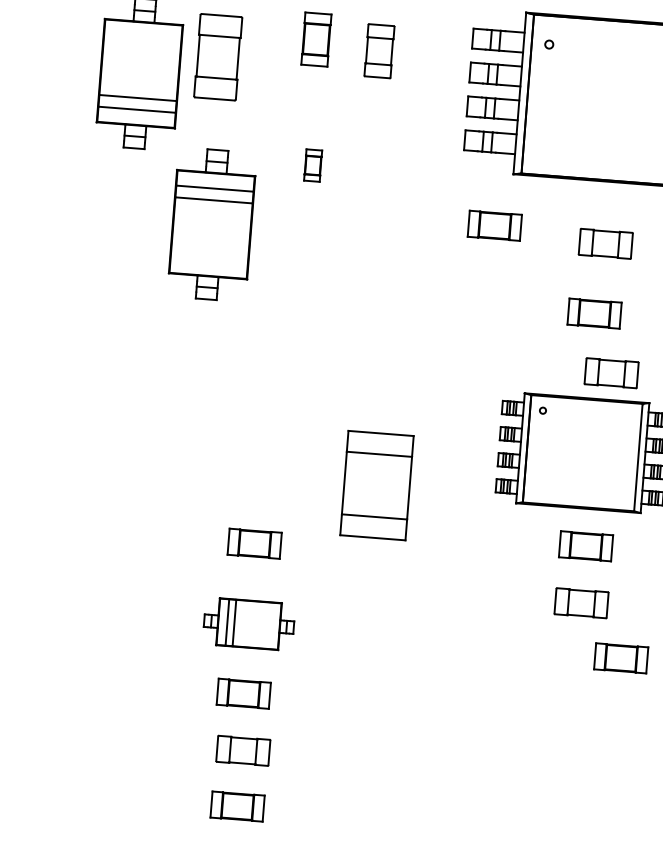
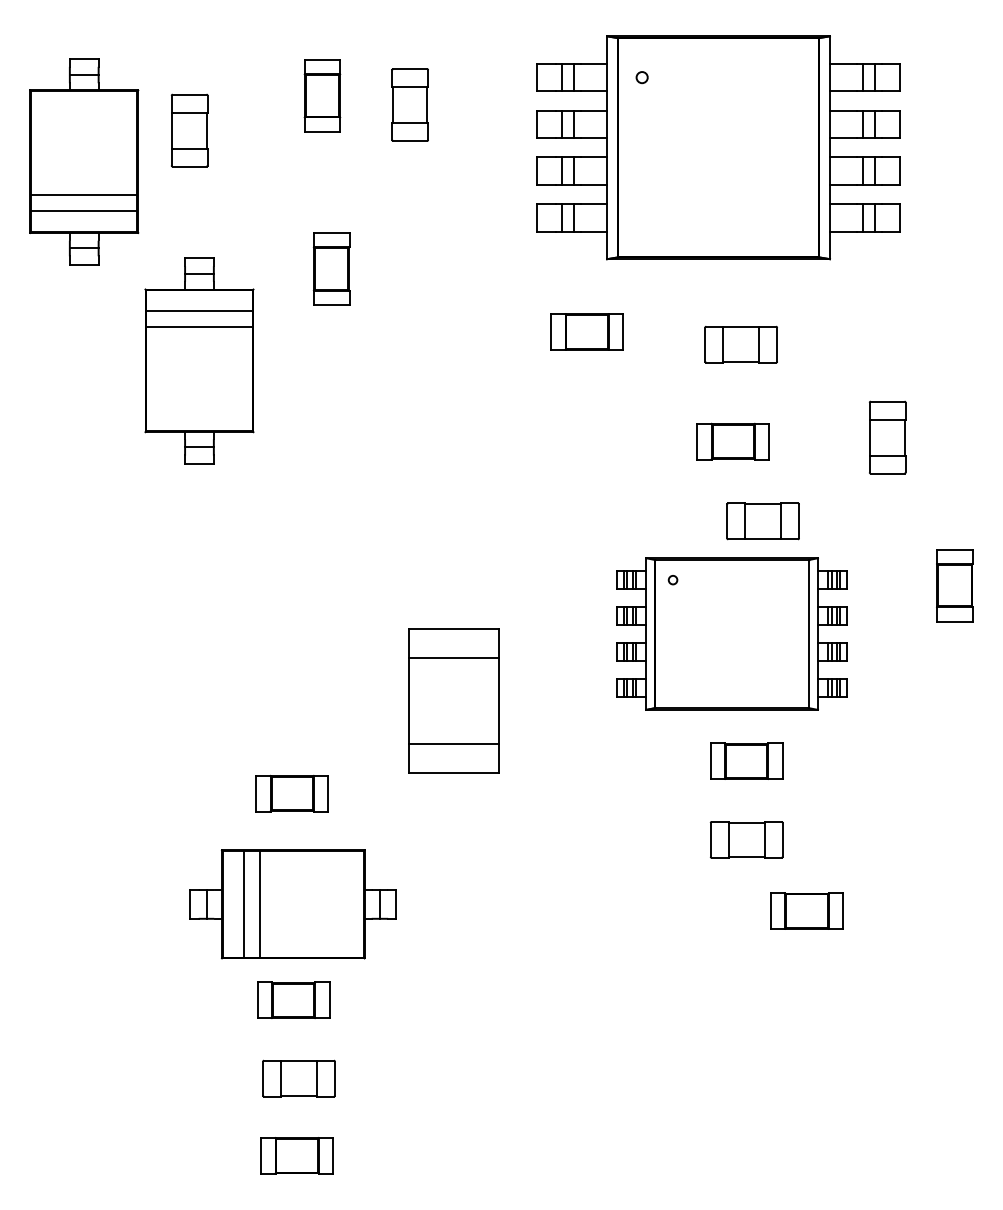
part: (218, 57) -> (189, 130), size x0.62
part: (313, 165) -> (331, 268), size x1.67
part: (248, 624) -> (292, 904), size x1.67

